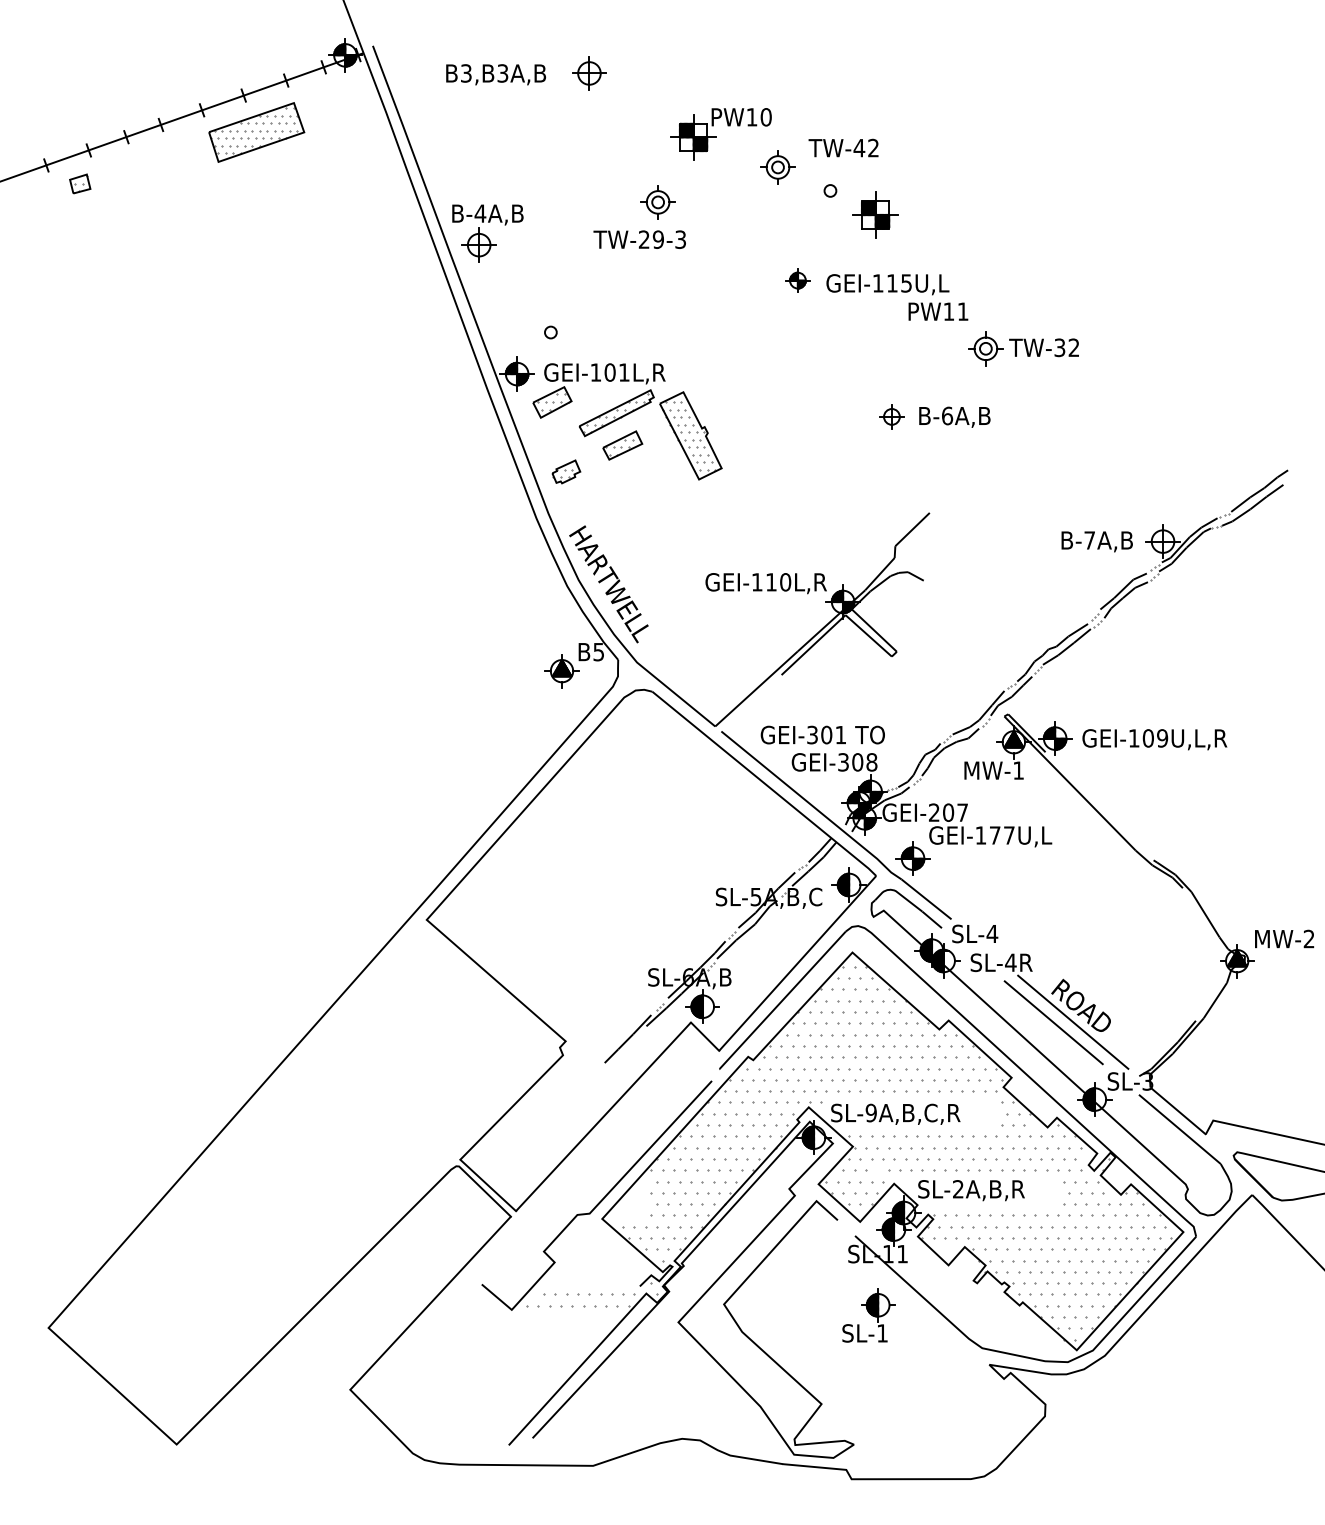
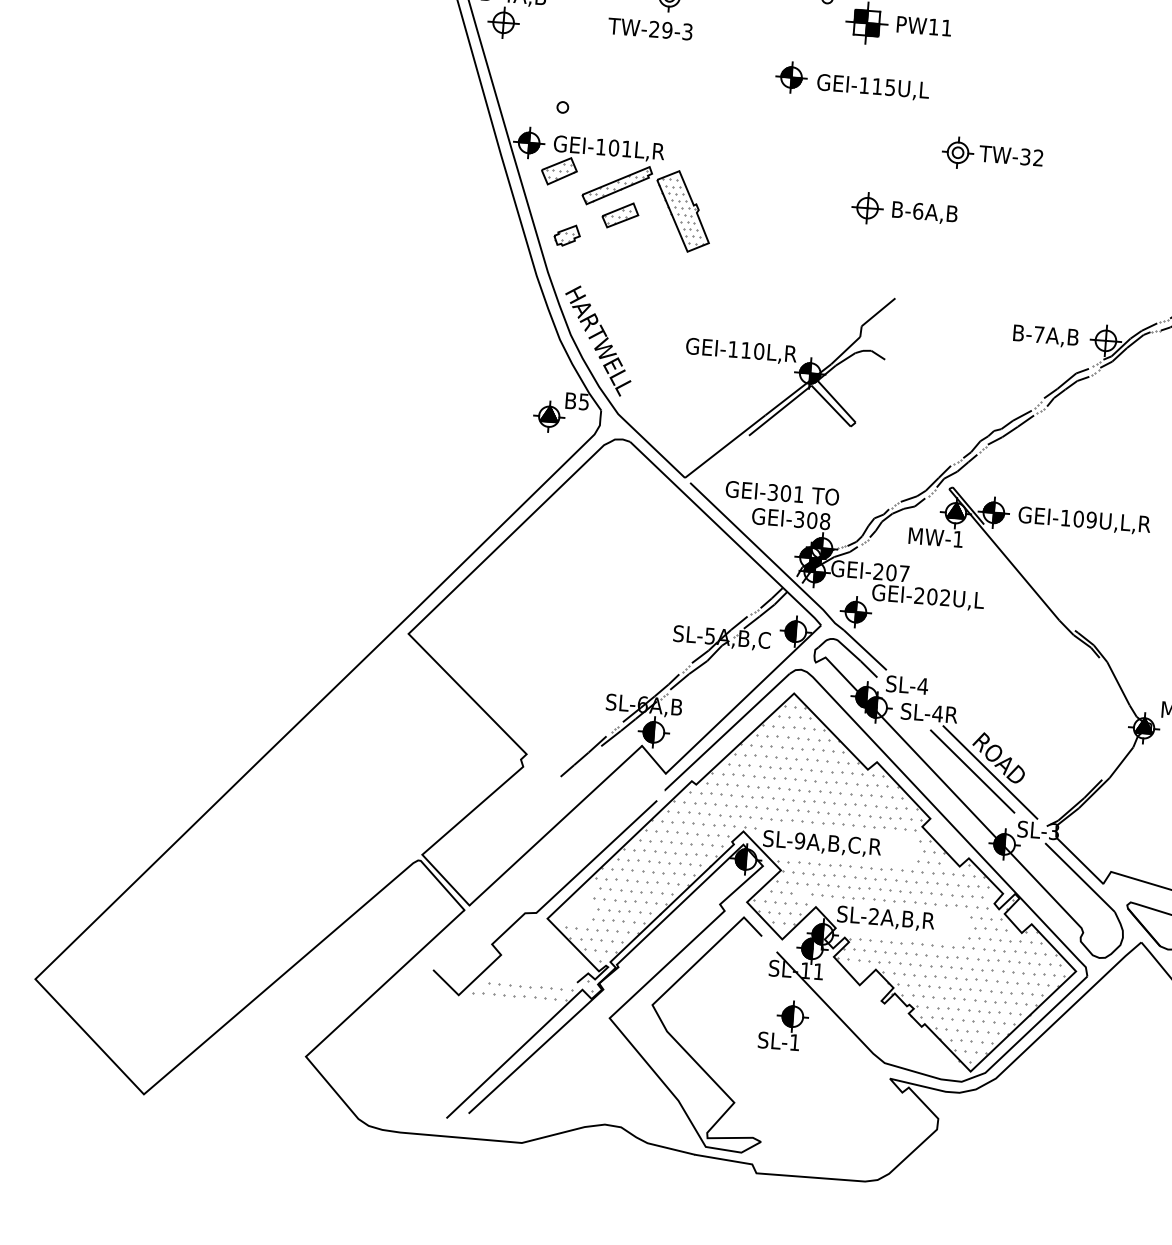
part: (797, 280) -> (791, 77), size x1.43
text: (938, 311) -> (924, 26), moved
part: (891, 416) -> (867, 207), size x1.43
text: (994, 835) -> (931, 596), GEI-177U,L -> GEI-202U,L

